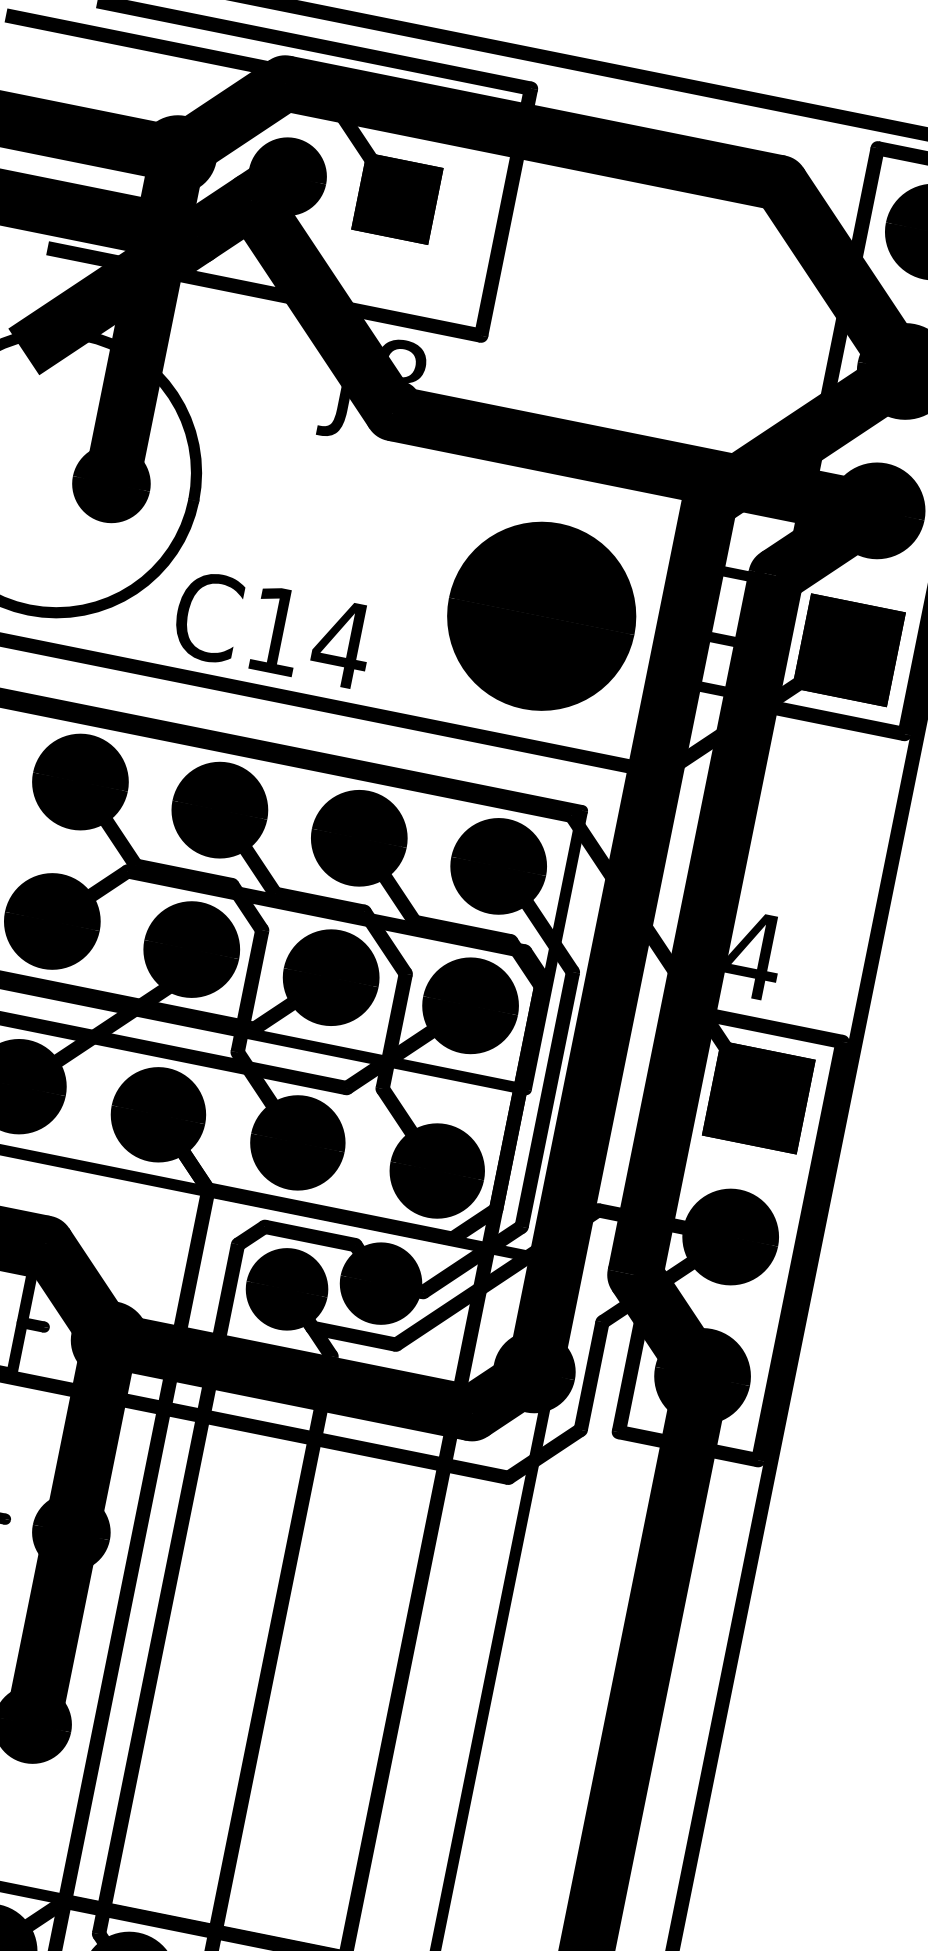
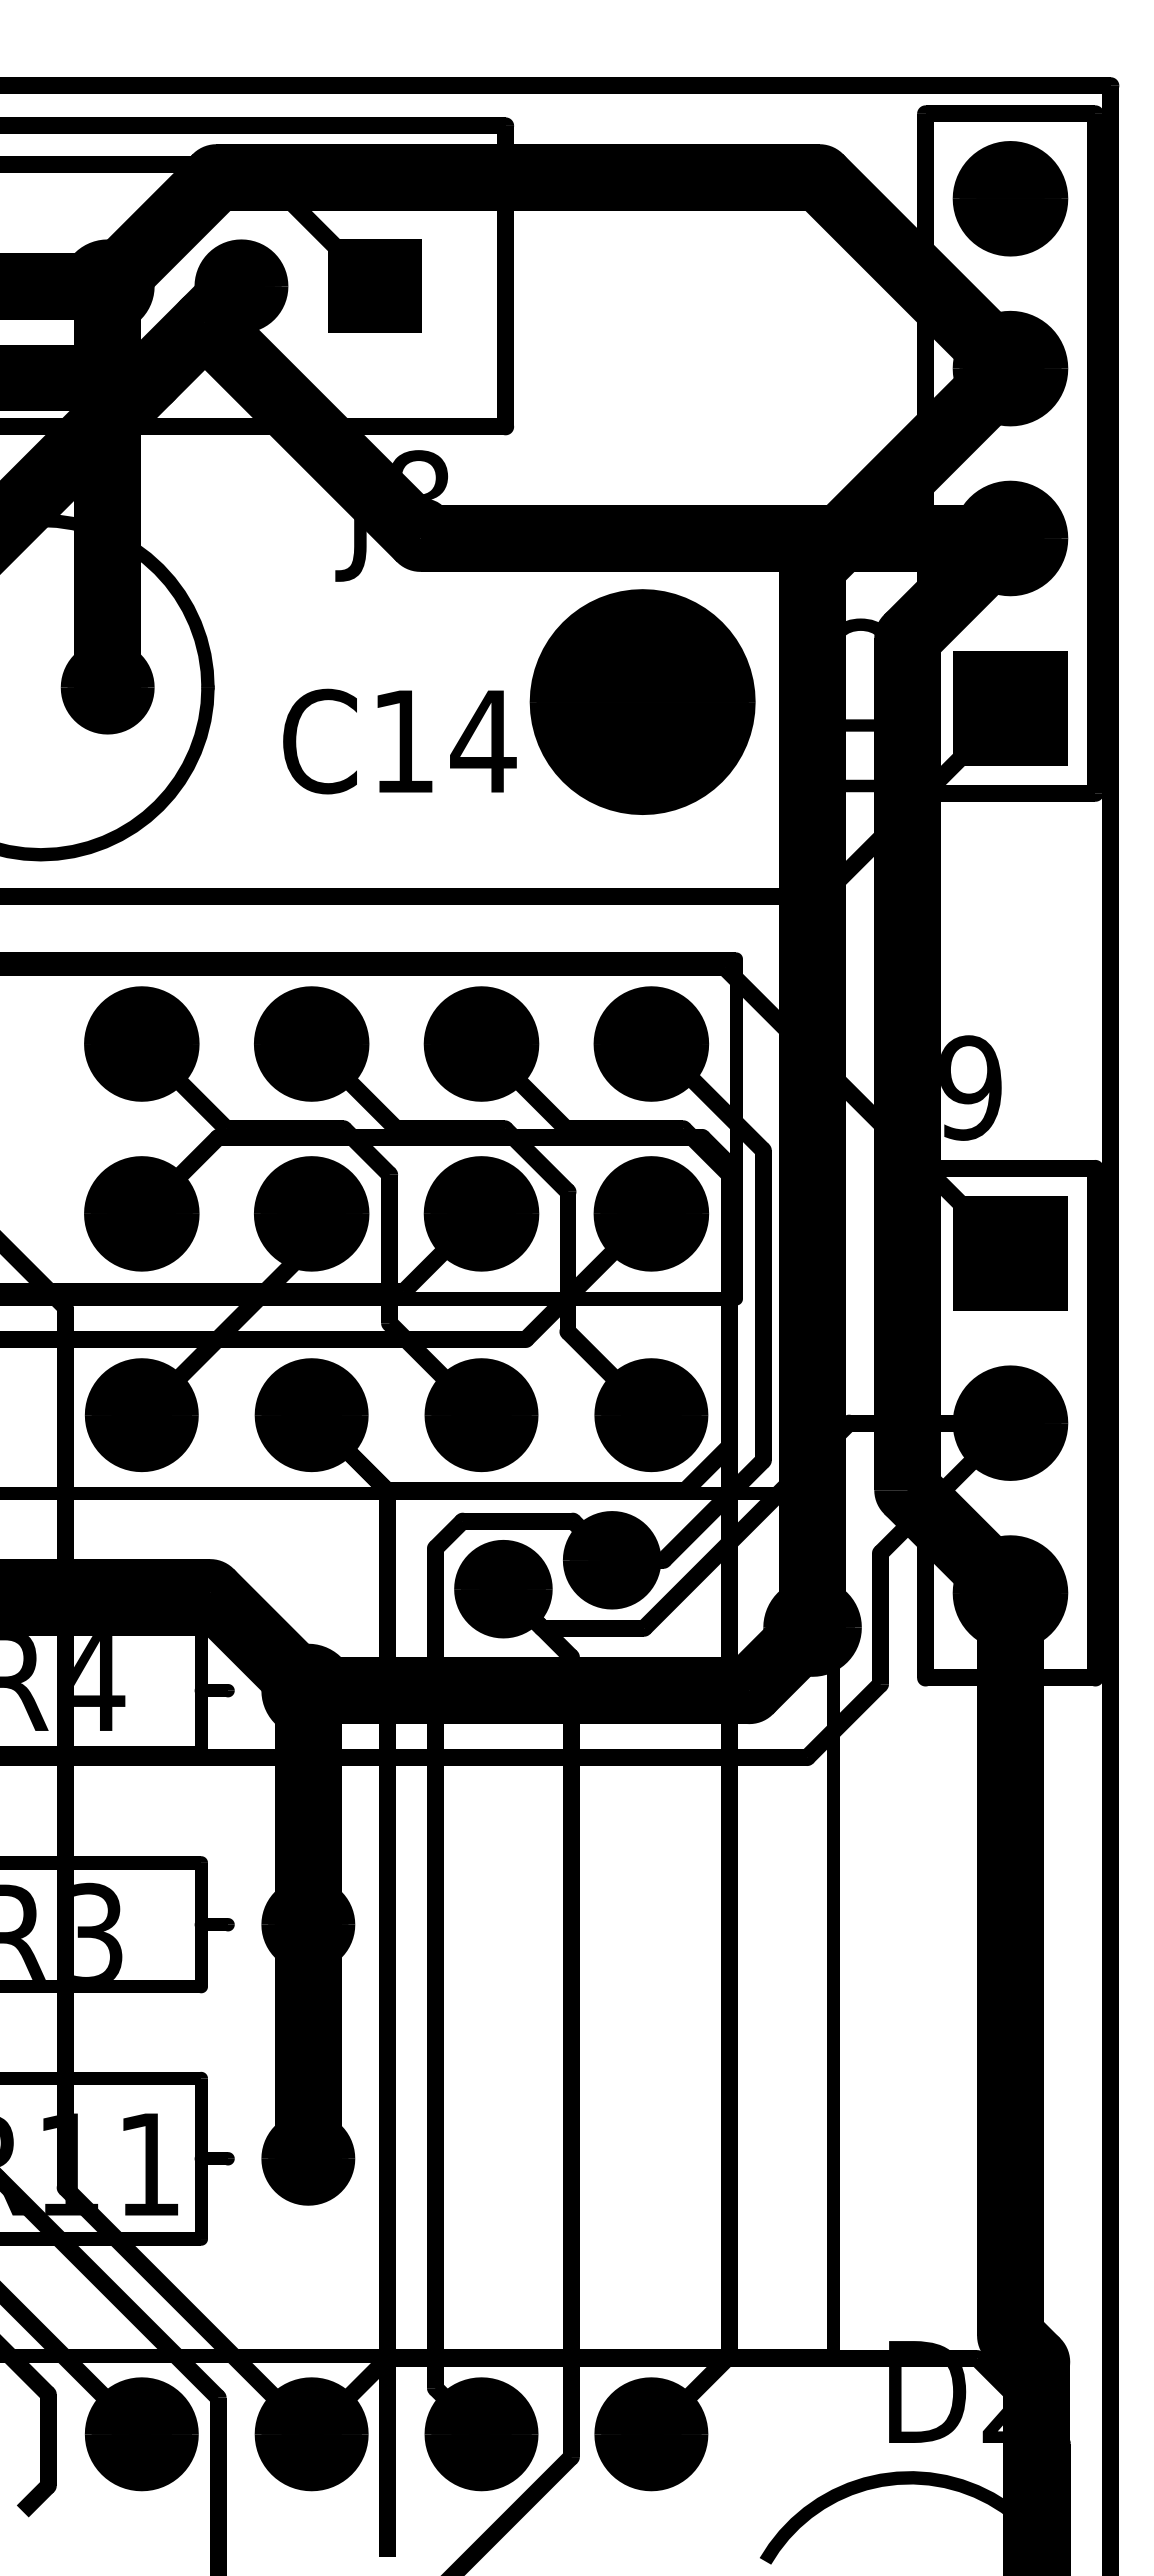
text: (739, 565) -> (862, 634), J11 -> J15
part: (541, 615) -> (642, 701), moved
text: (273, 629) -> (399, 741), moved
text: (755, 955) -> (972, 1087), J4 -> J9

